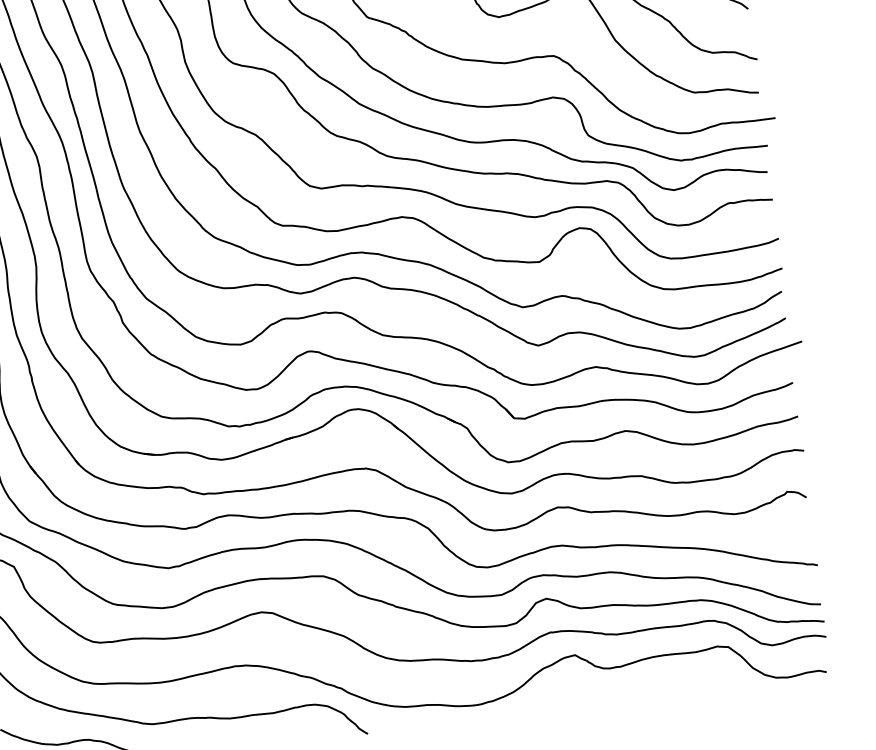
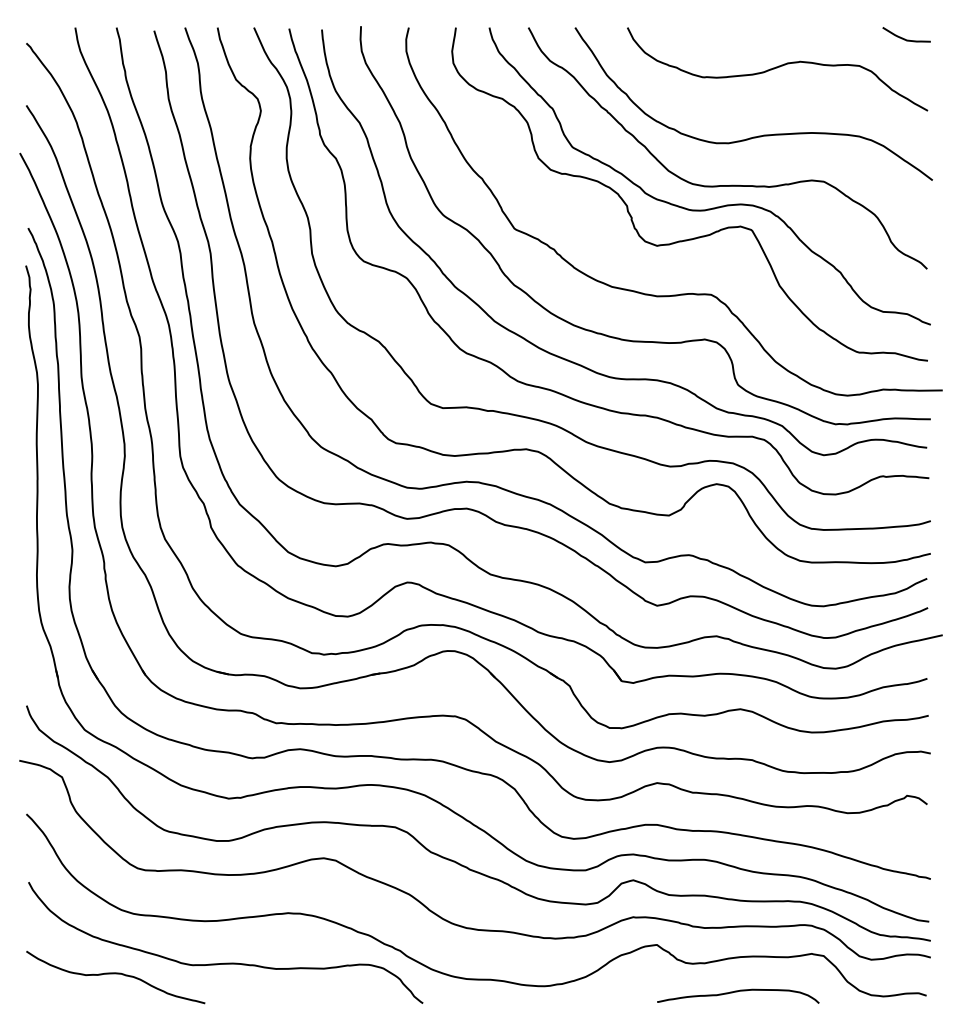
curve: (653, 689) -> (737, 992), added

